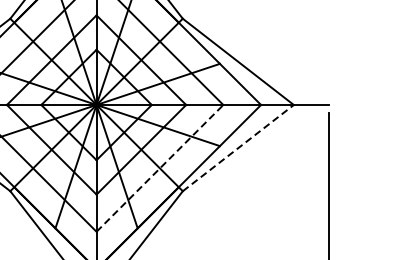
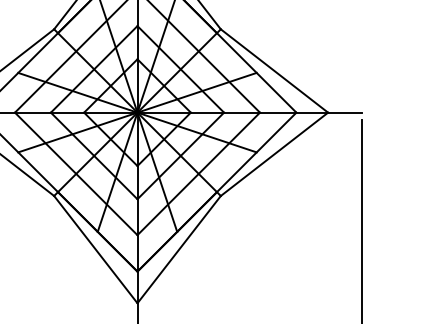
line: (238, 148) -> (274, 154), dashed -> solid
line: (159, 167) -> (198, 173), dashed -> solid

